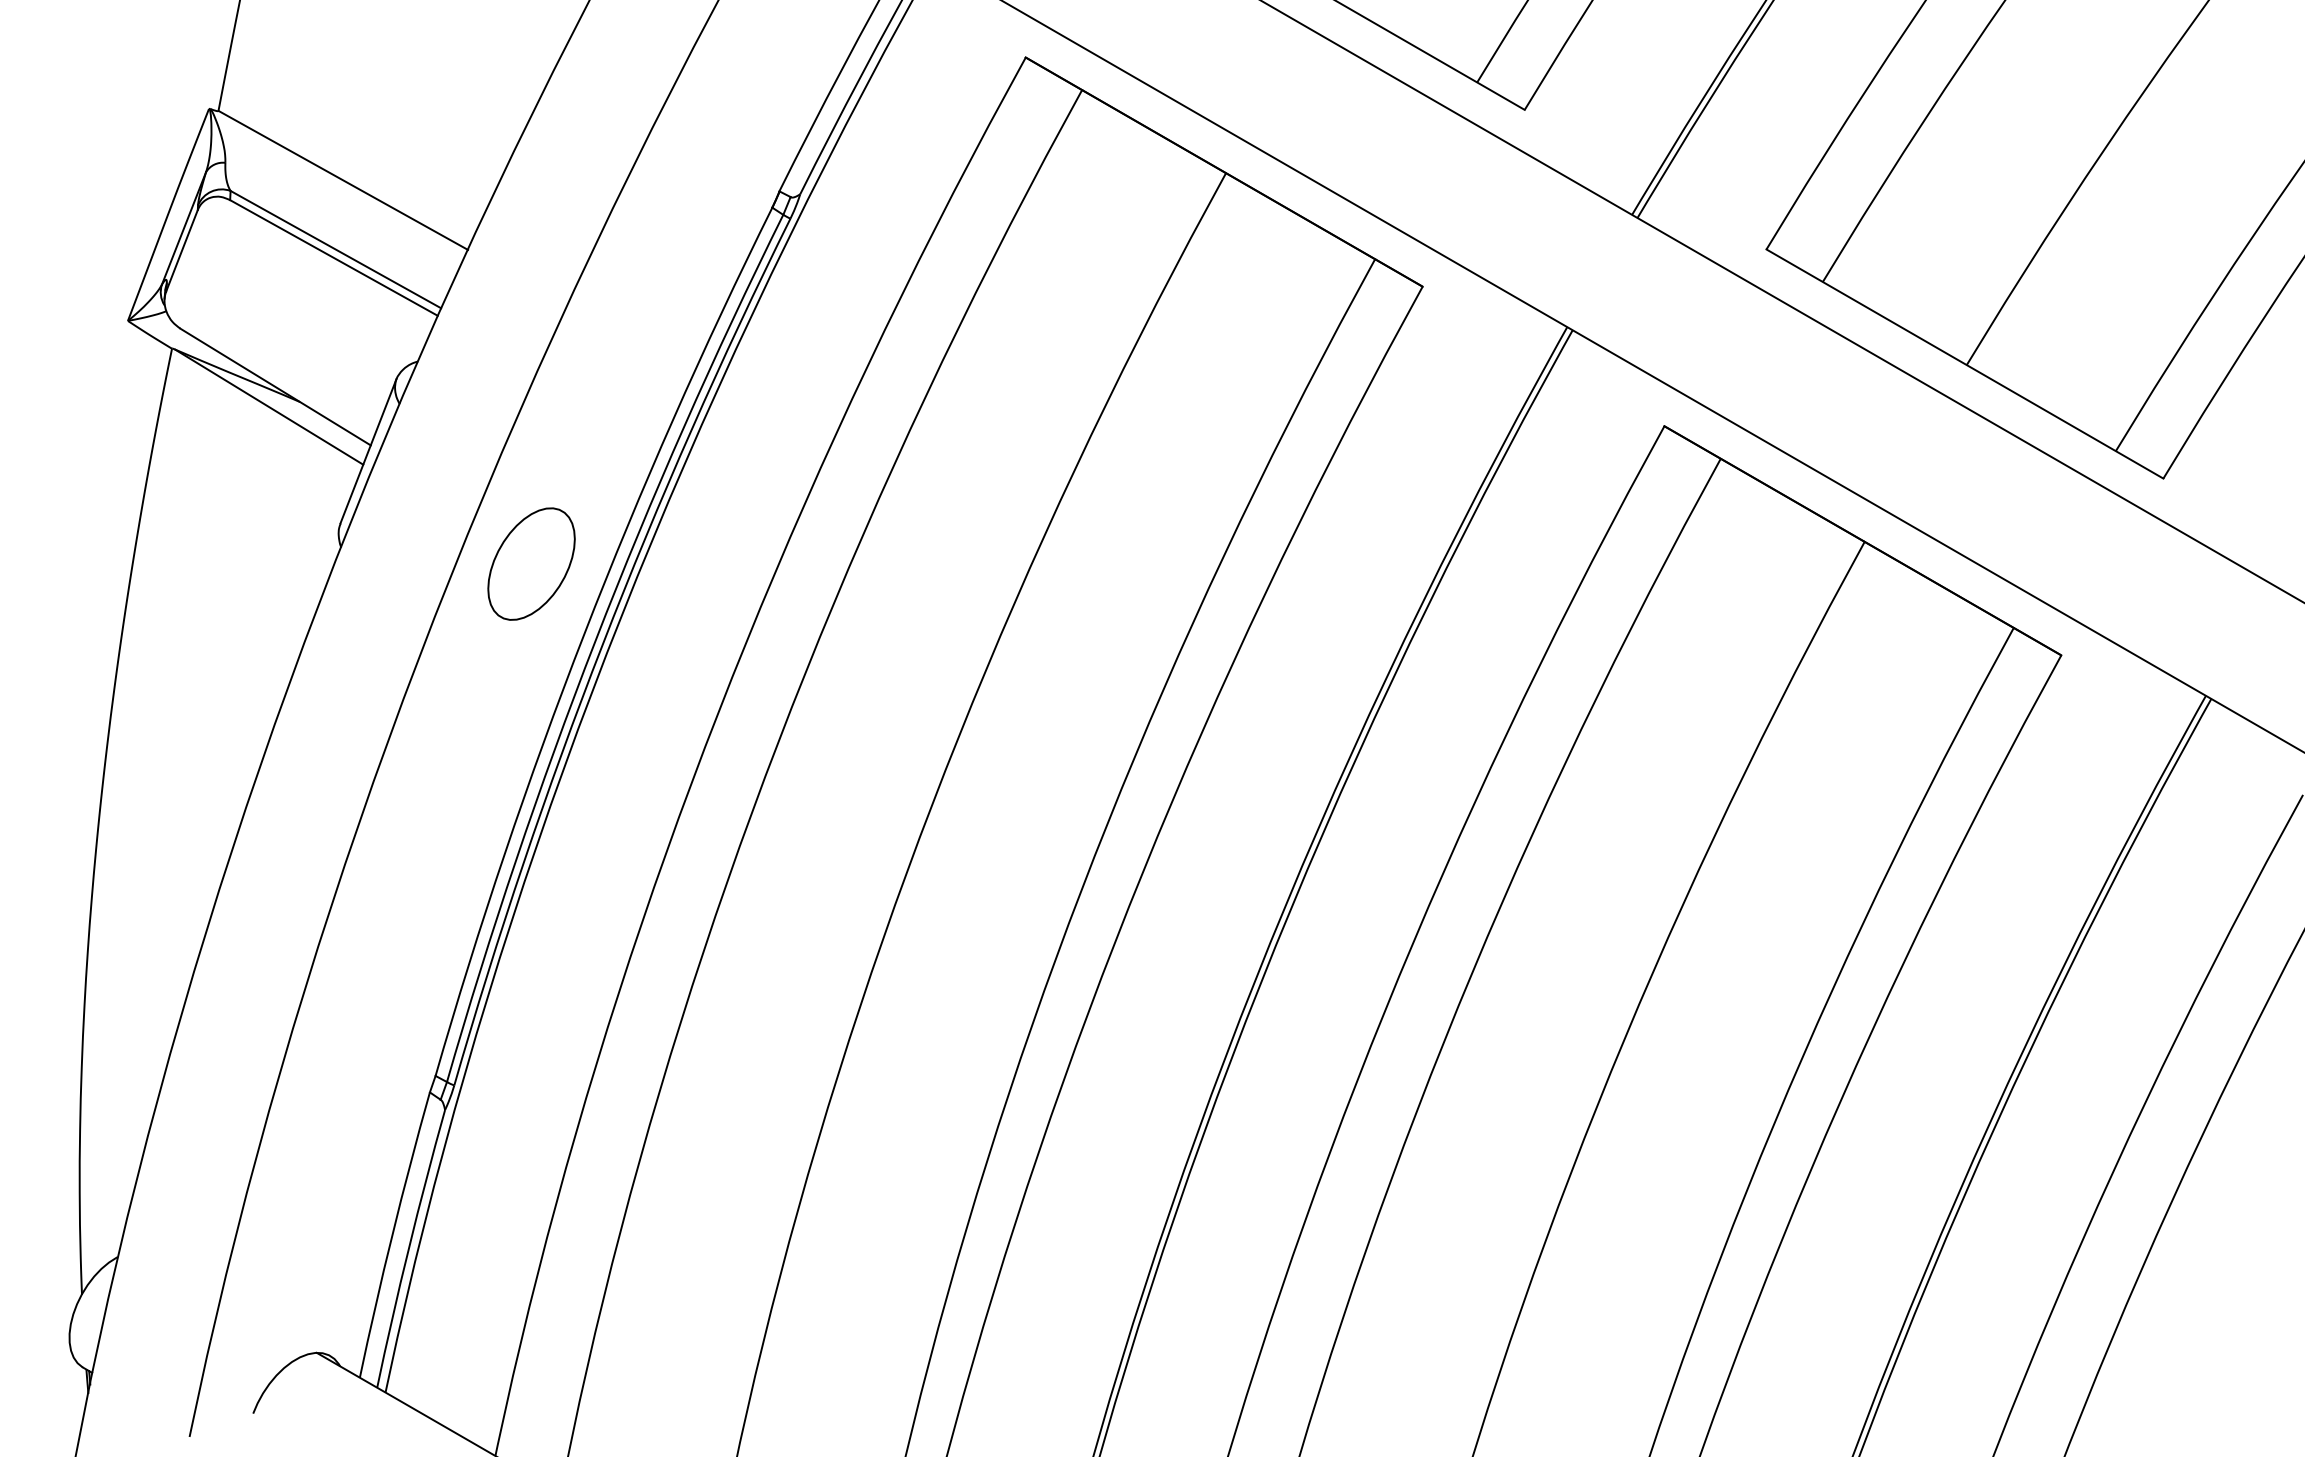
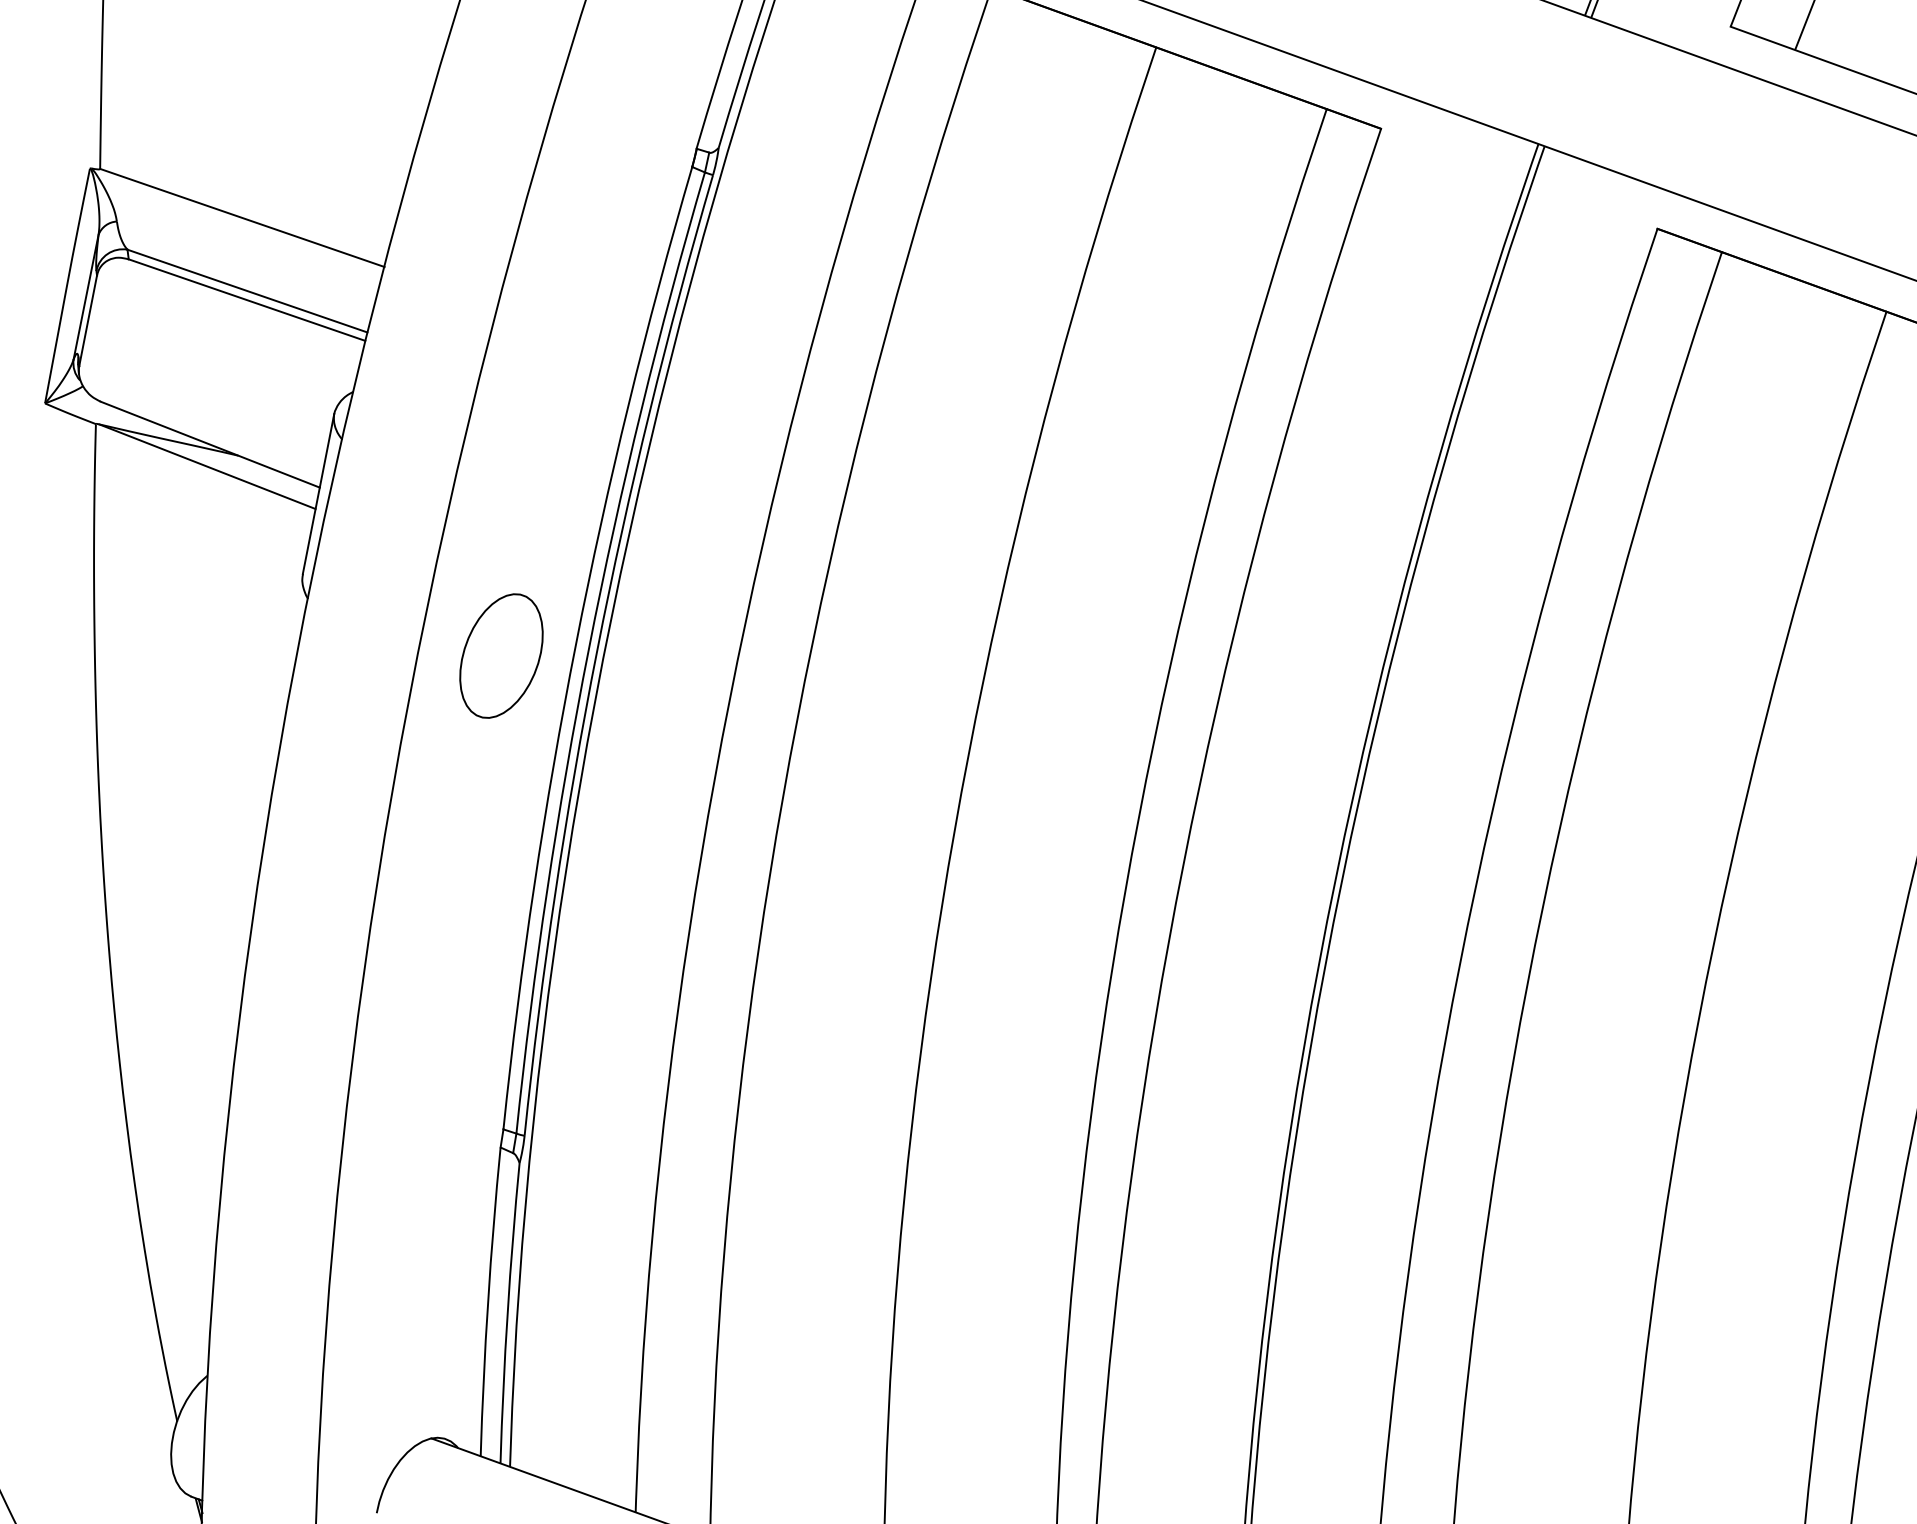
part: (531, 563) -> (501, 655), moved

